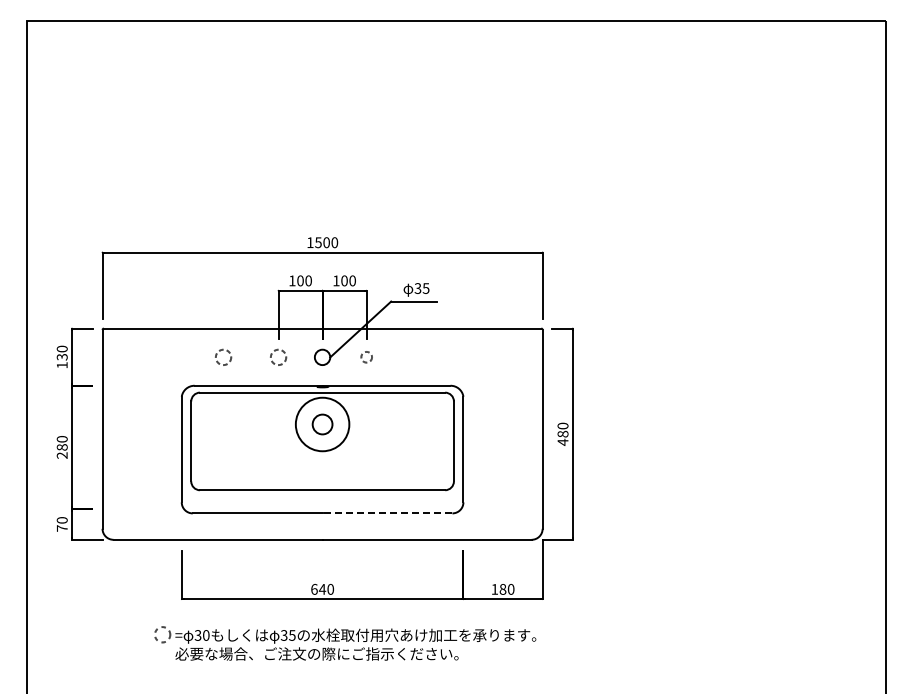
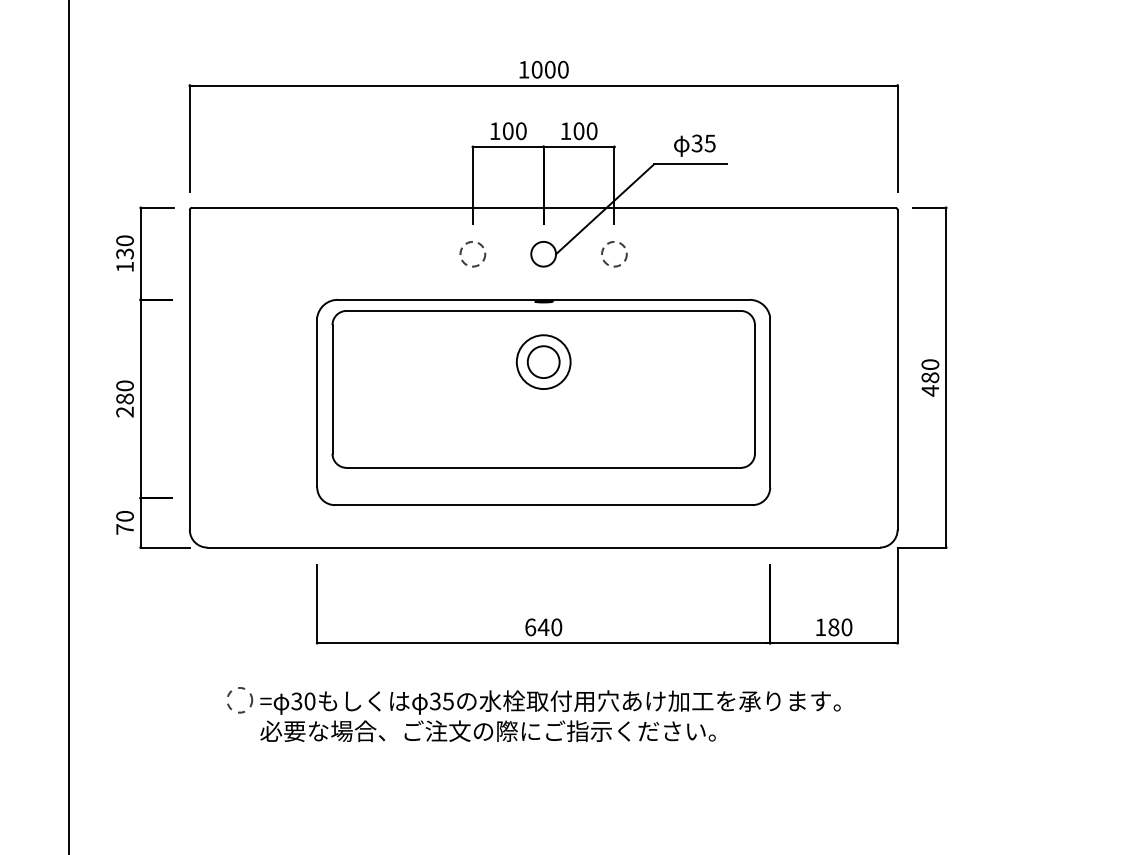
text: (318, 242) -> (537, 69), 1500 -> 1000
circle: (223, 356) -> (384, 252), removed
circle: (366, 356) -> (614, 252), size x1.43
circle: (322, 424) -> (543, 362), size x0.62
line: (387, 513) -> (648, 505), dashed -> solid
part: (345, 643) -> (533, 714), moved

